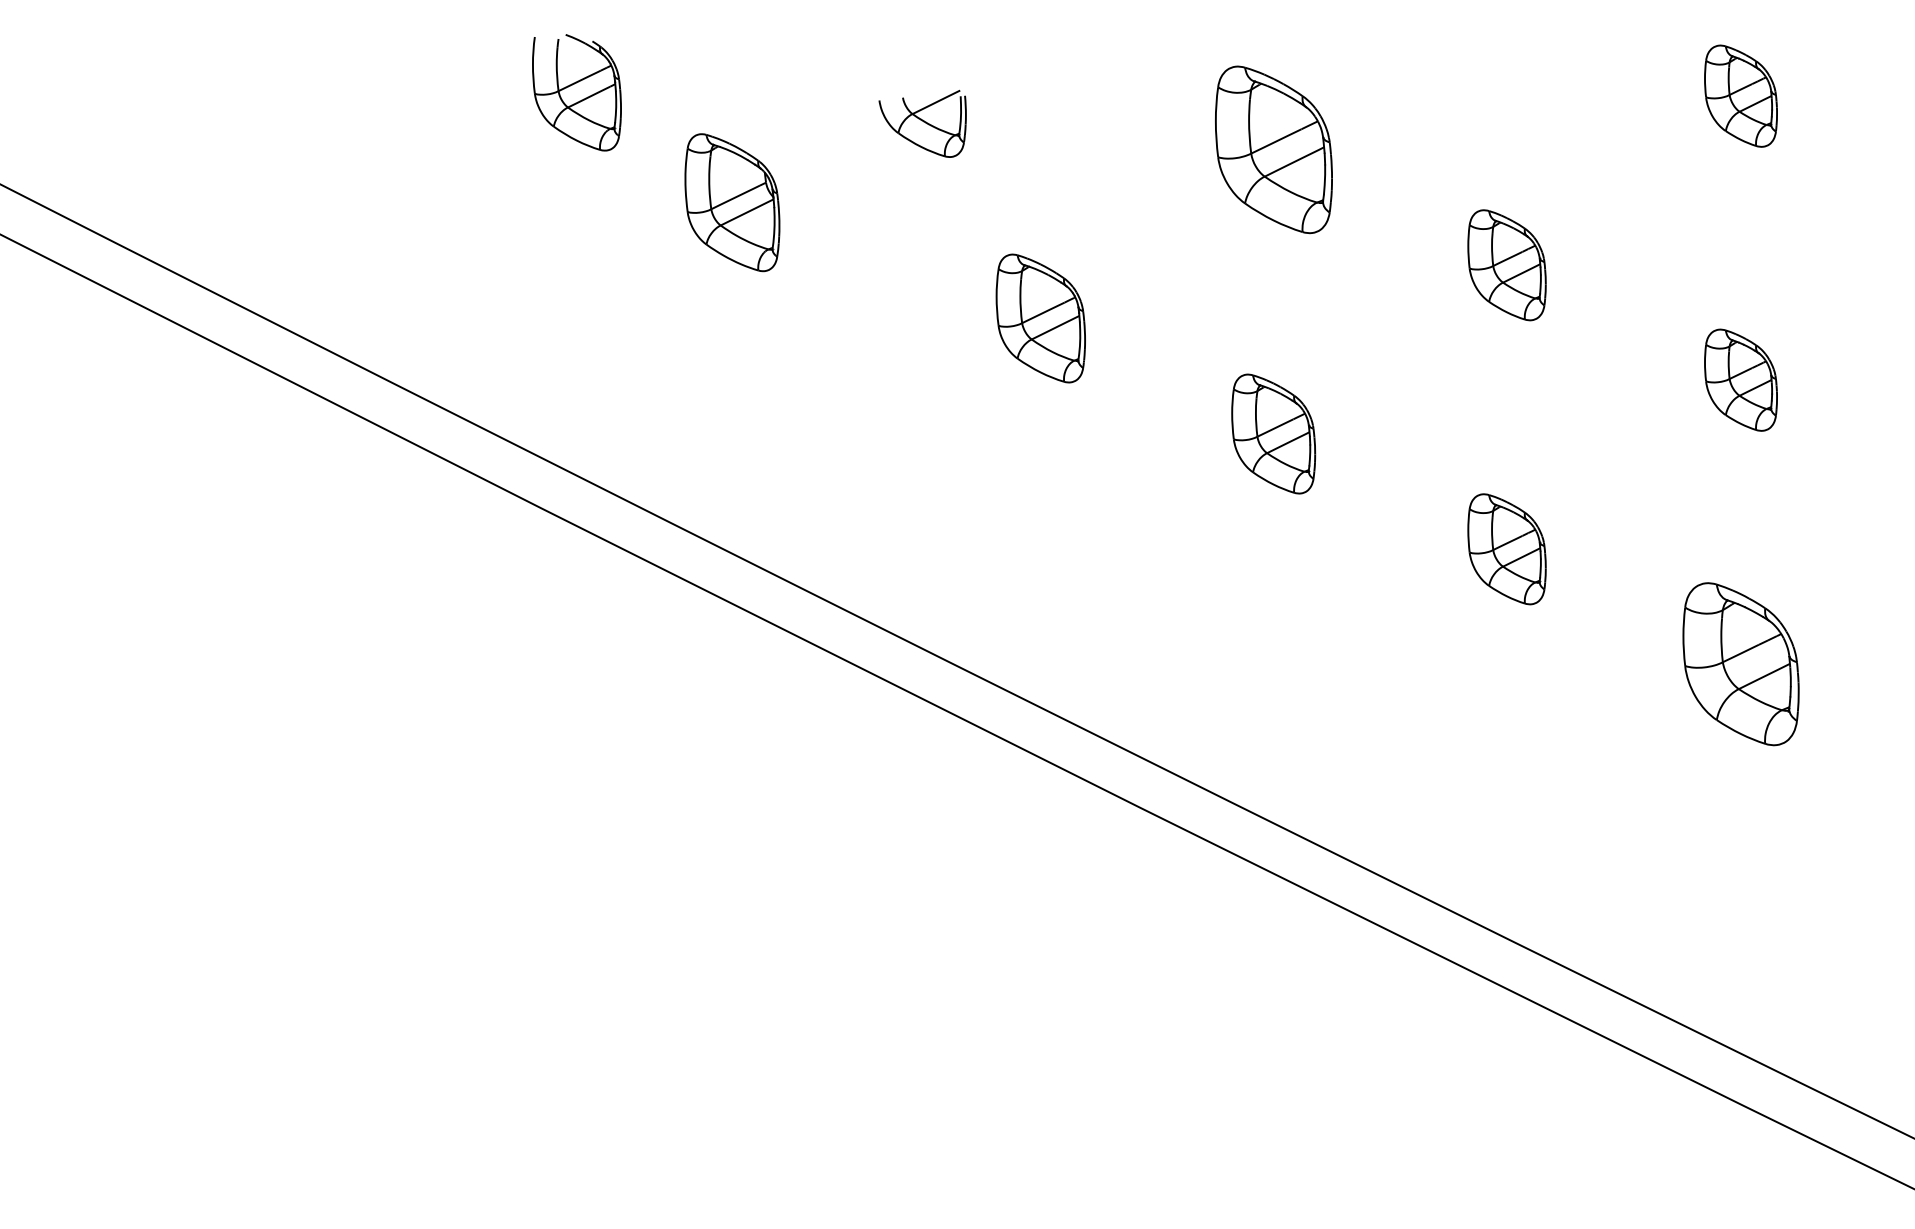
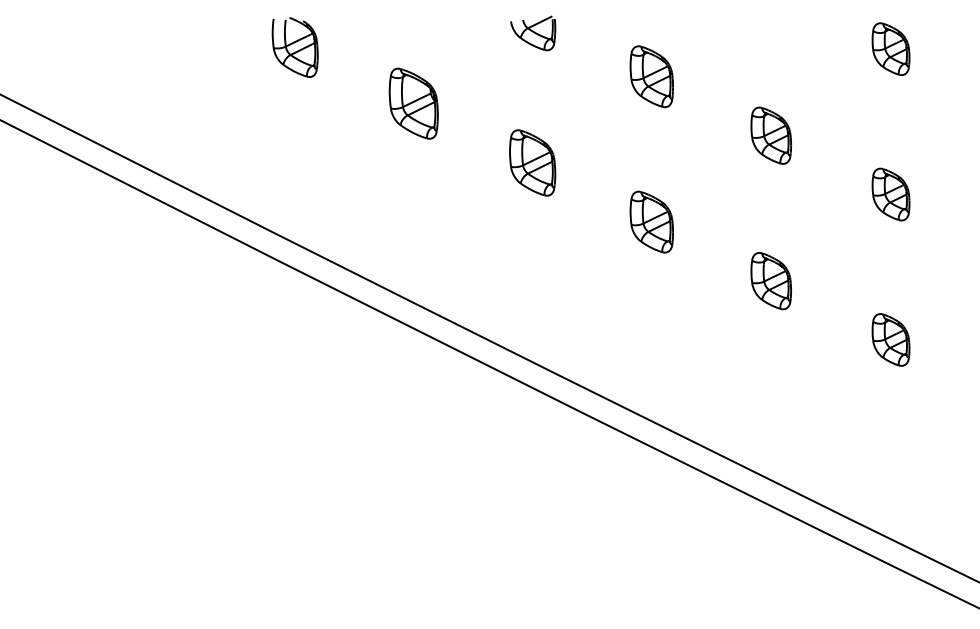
part: (923, 124) -> (533, 33), moved
part: (1273, 149) -> (651, 76), size x0.71
part: (731, 202) -> (413, 103), moved
part: (1739, 663) -> (890, 339), size x0.62

